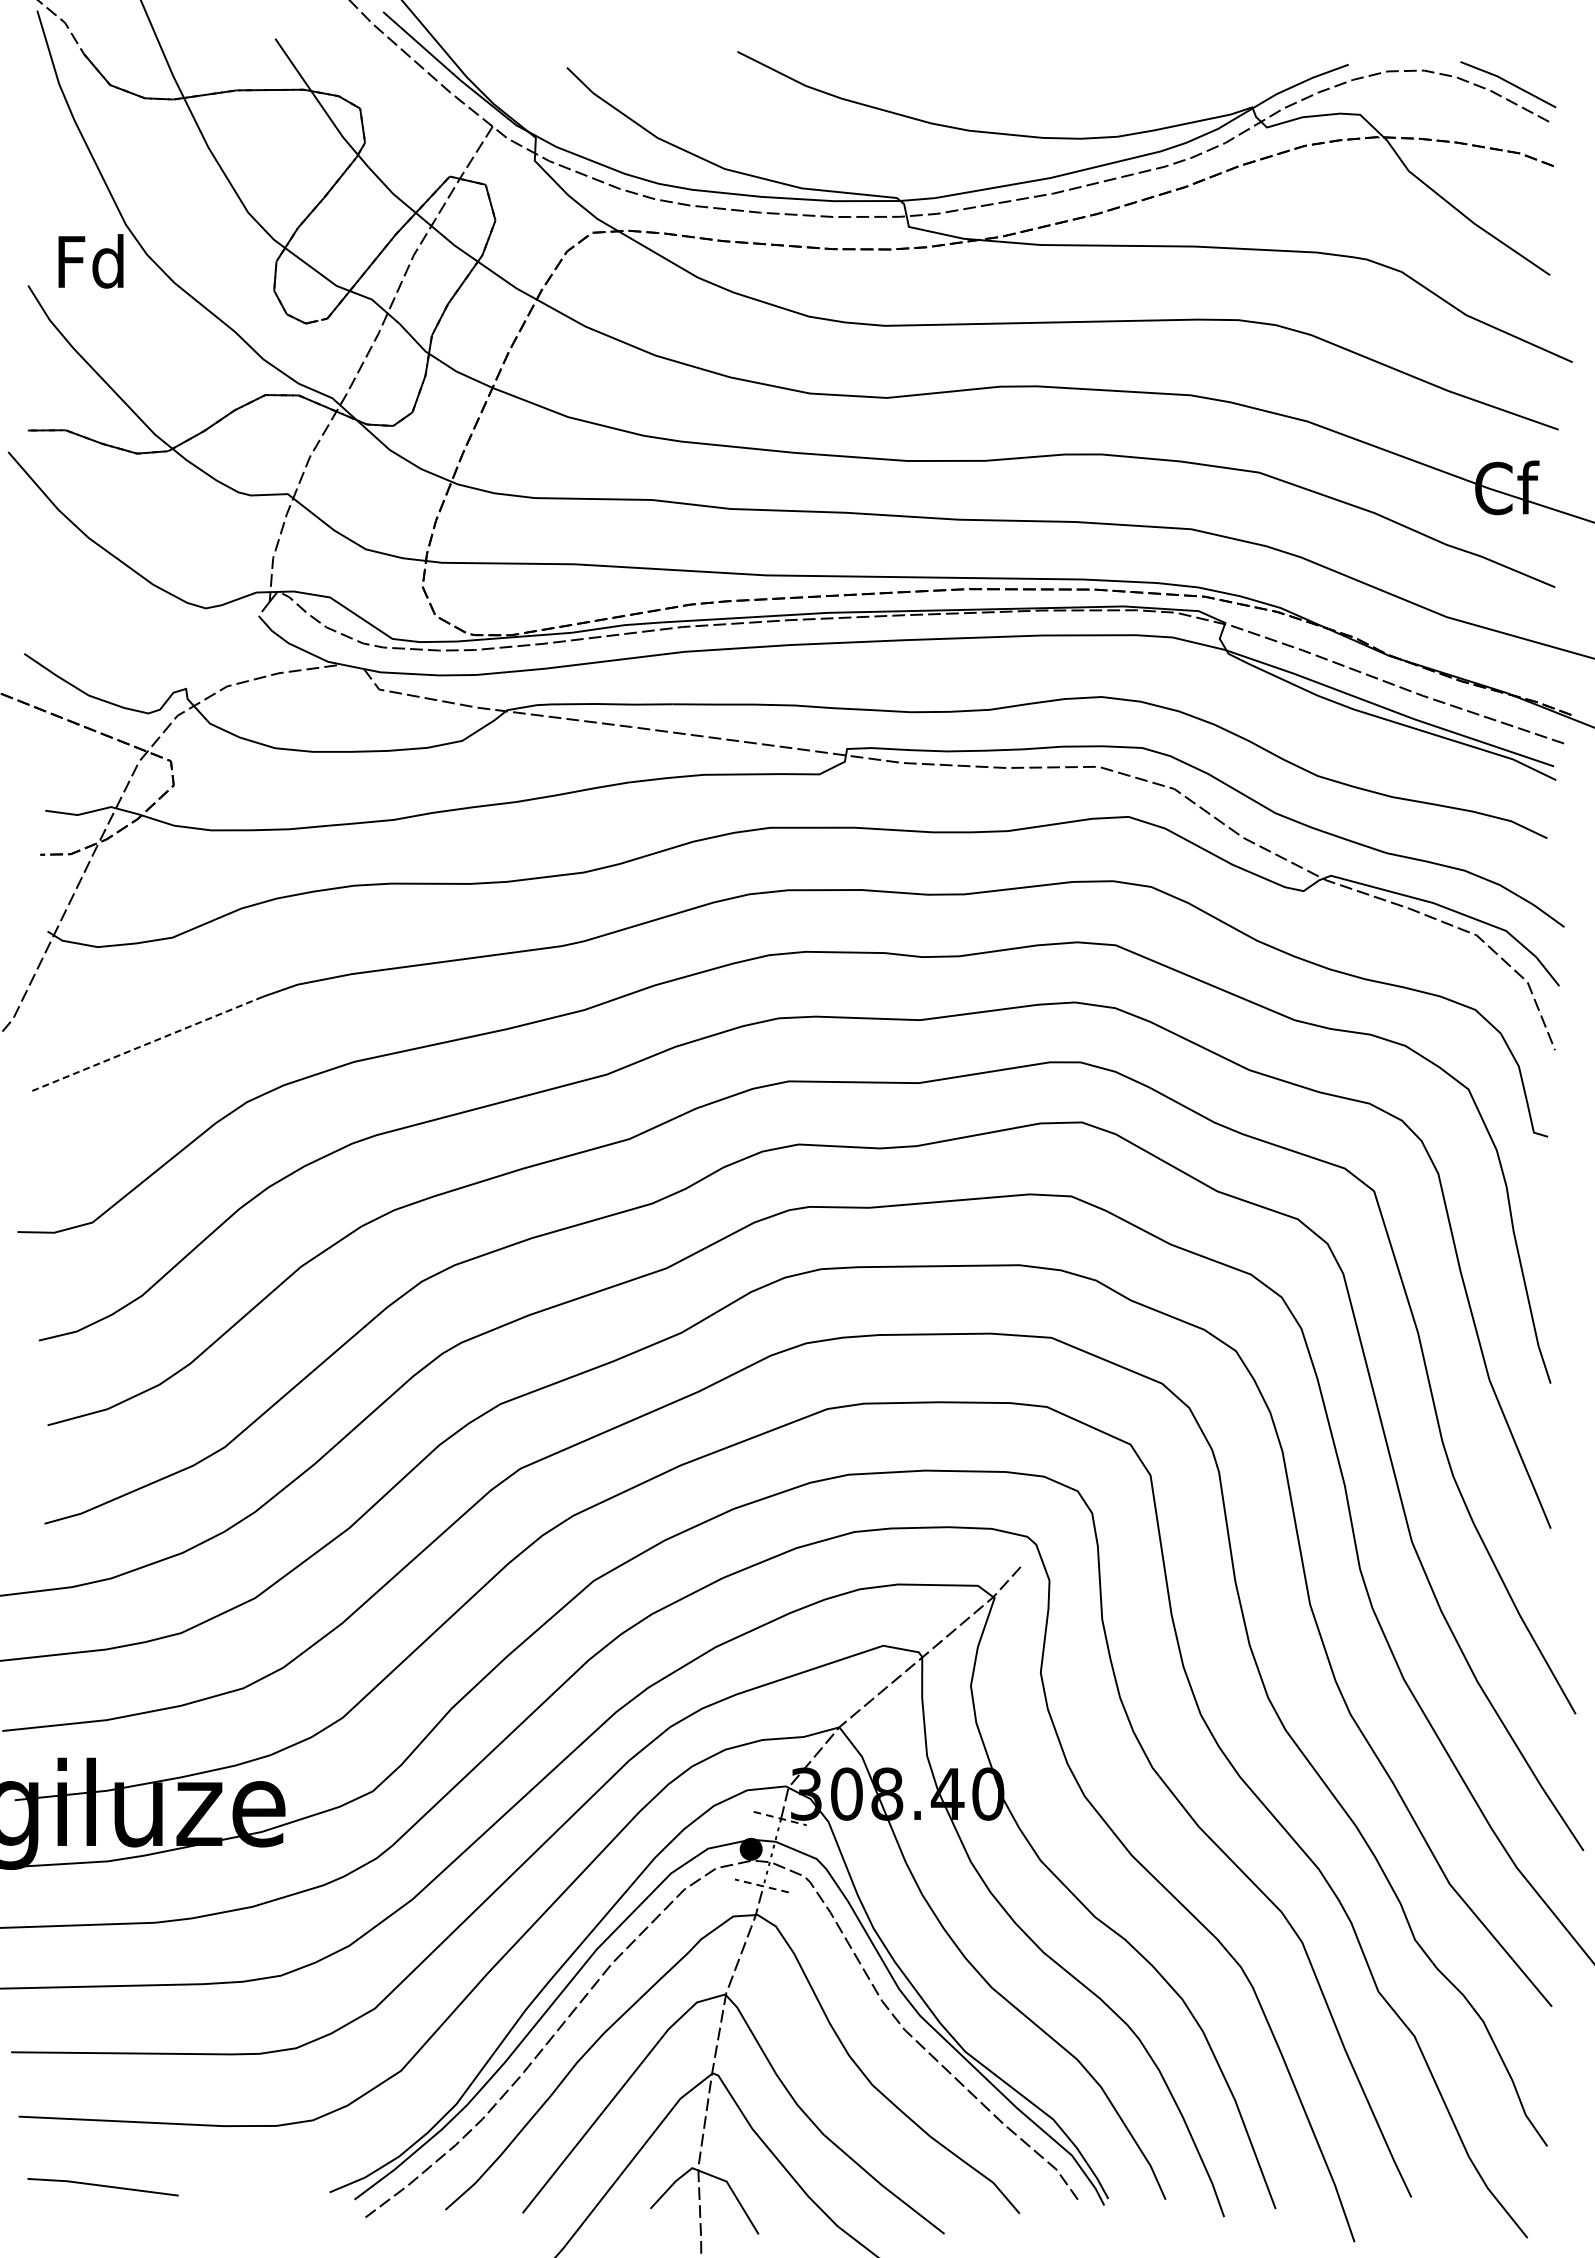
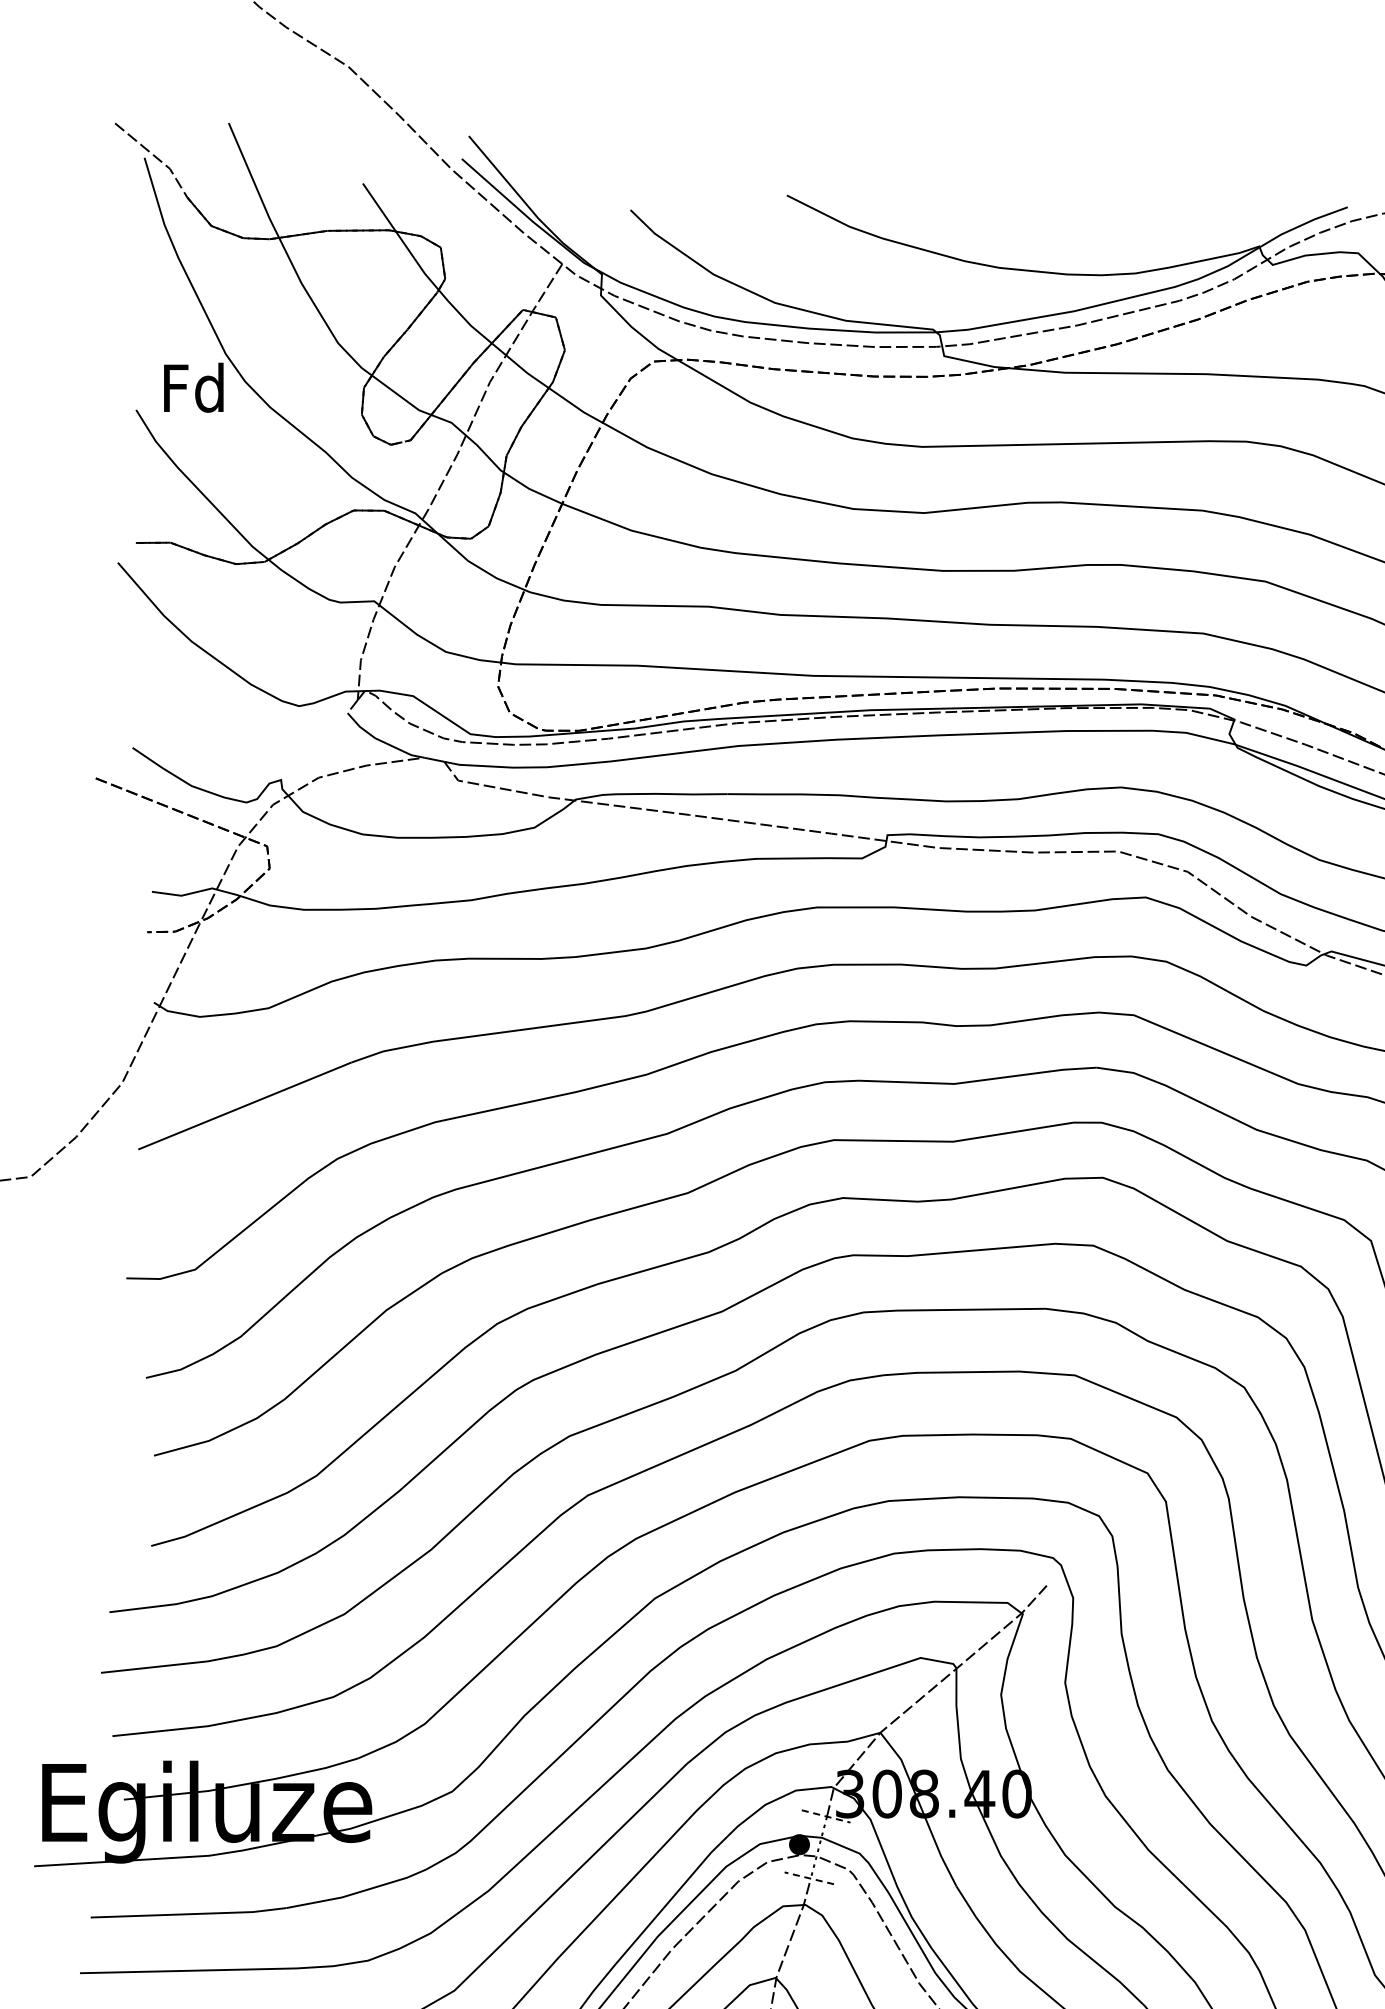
line: (146, 1044) -> (244, 1106), dashed -> solid

